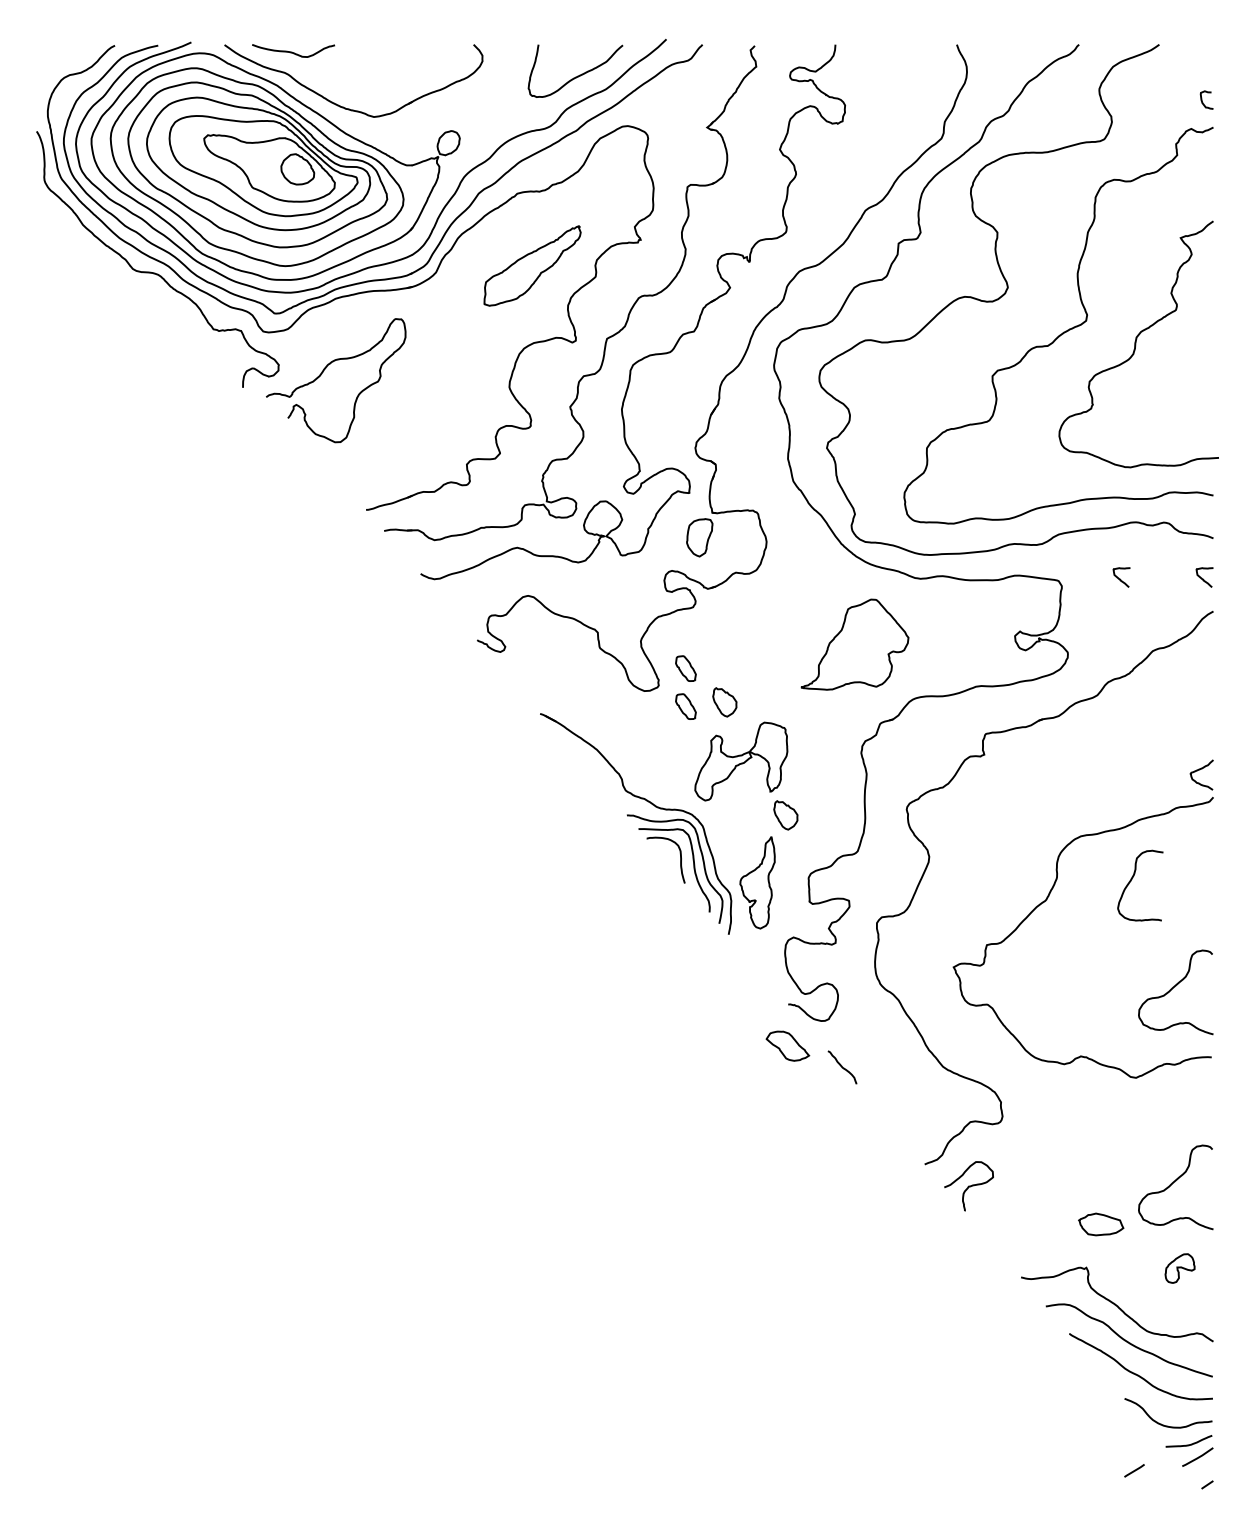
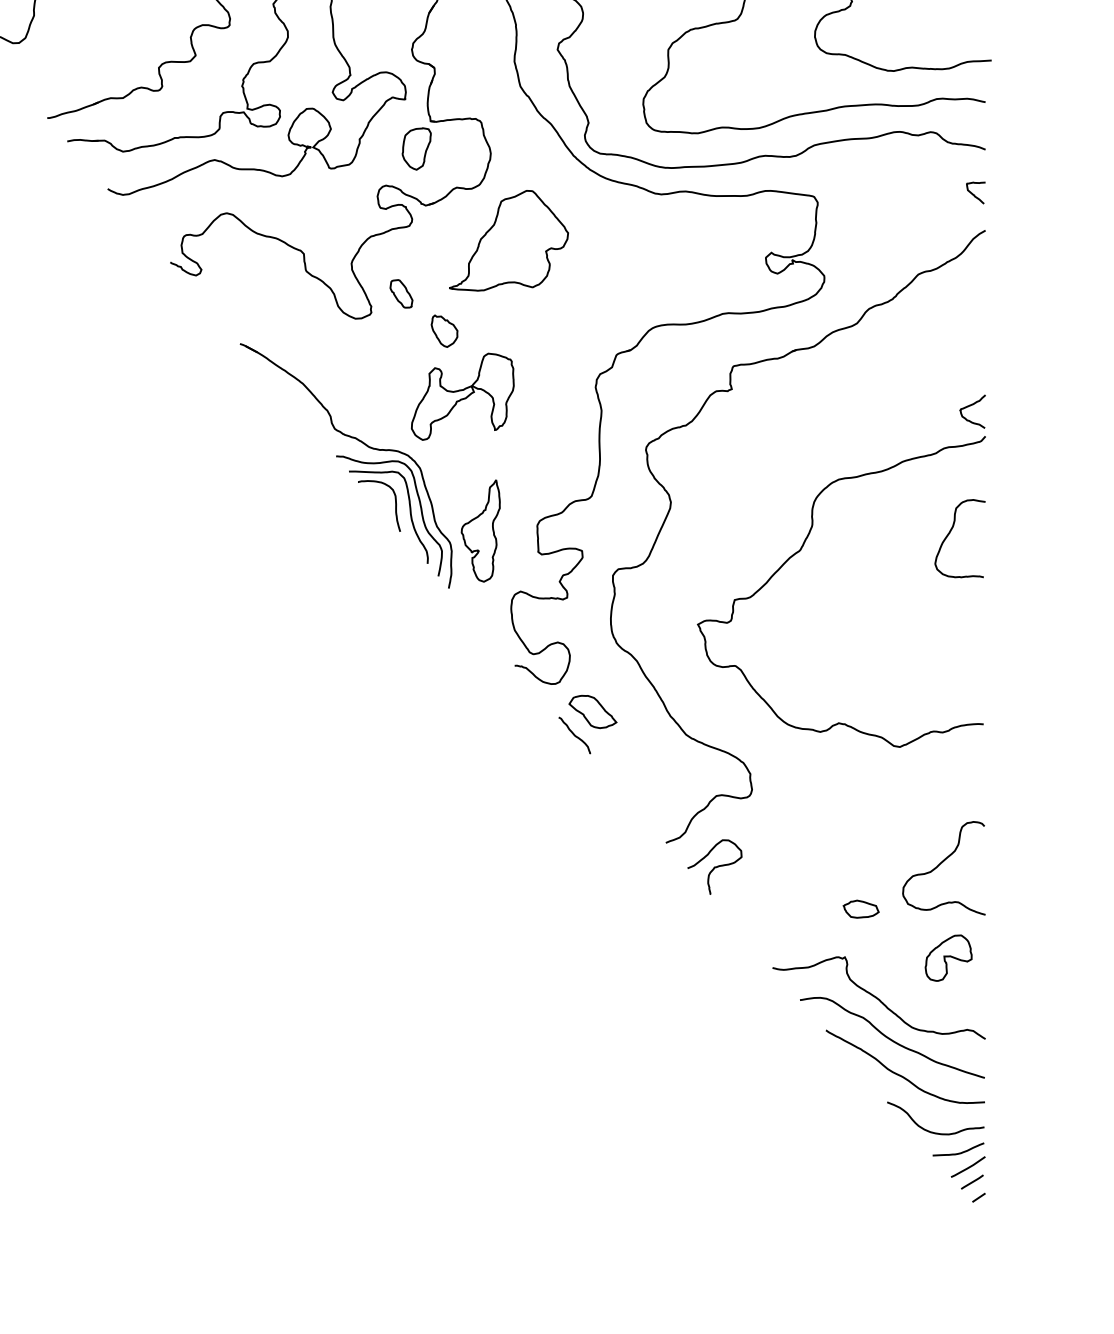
curve: (1120, 578) -> (882, 194), removed
part: (854, 644) -> (508, 240), moved
part: (685, 706) -> (400, 335), removed
part: (785, 815) -> (511, 456), removed
curve: (1131, 881) -> (950, 534), moved
curve: (1172, 989) -> (940, 649), removed
part: (787, 1045) -> (592, 711), moved
part: (1100, 1223) -> (860, 908), size x0.71
part: (1179, 1268) -> (947, 958), size x1.43
line: (1134, 1470) -> (972, 1181), moved

